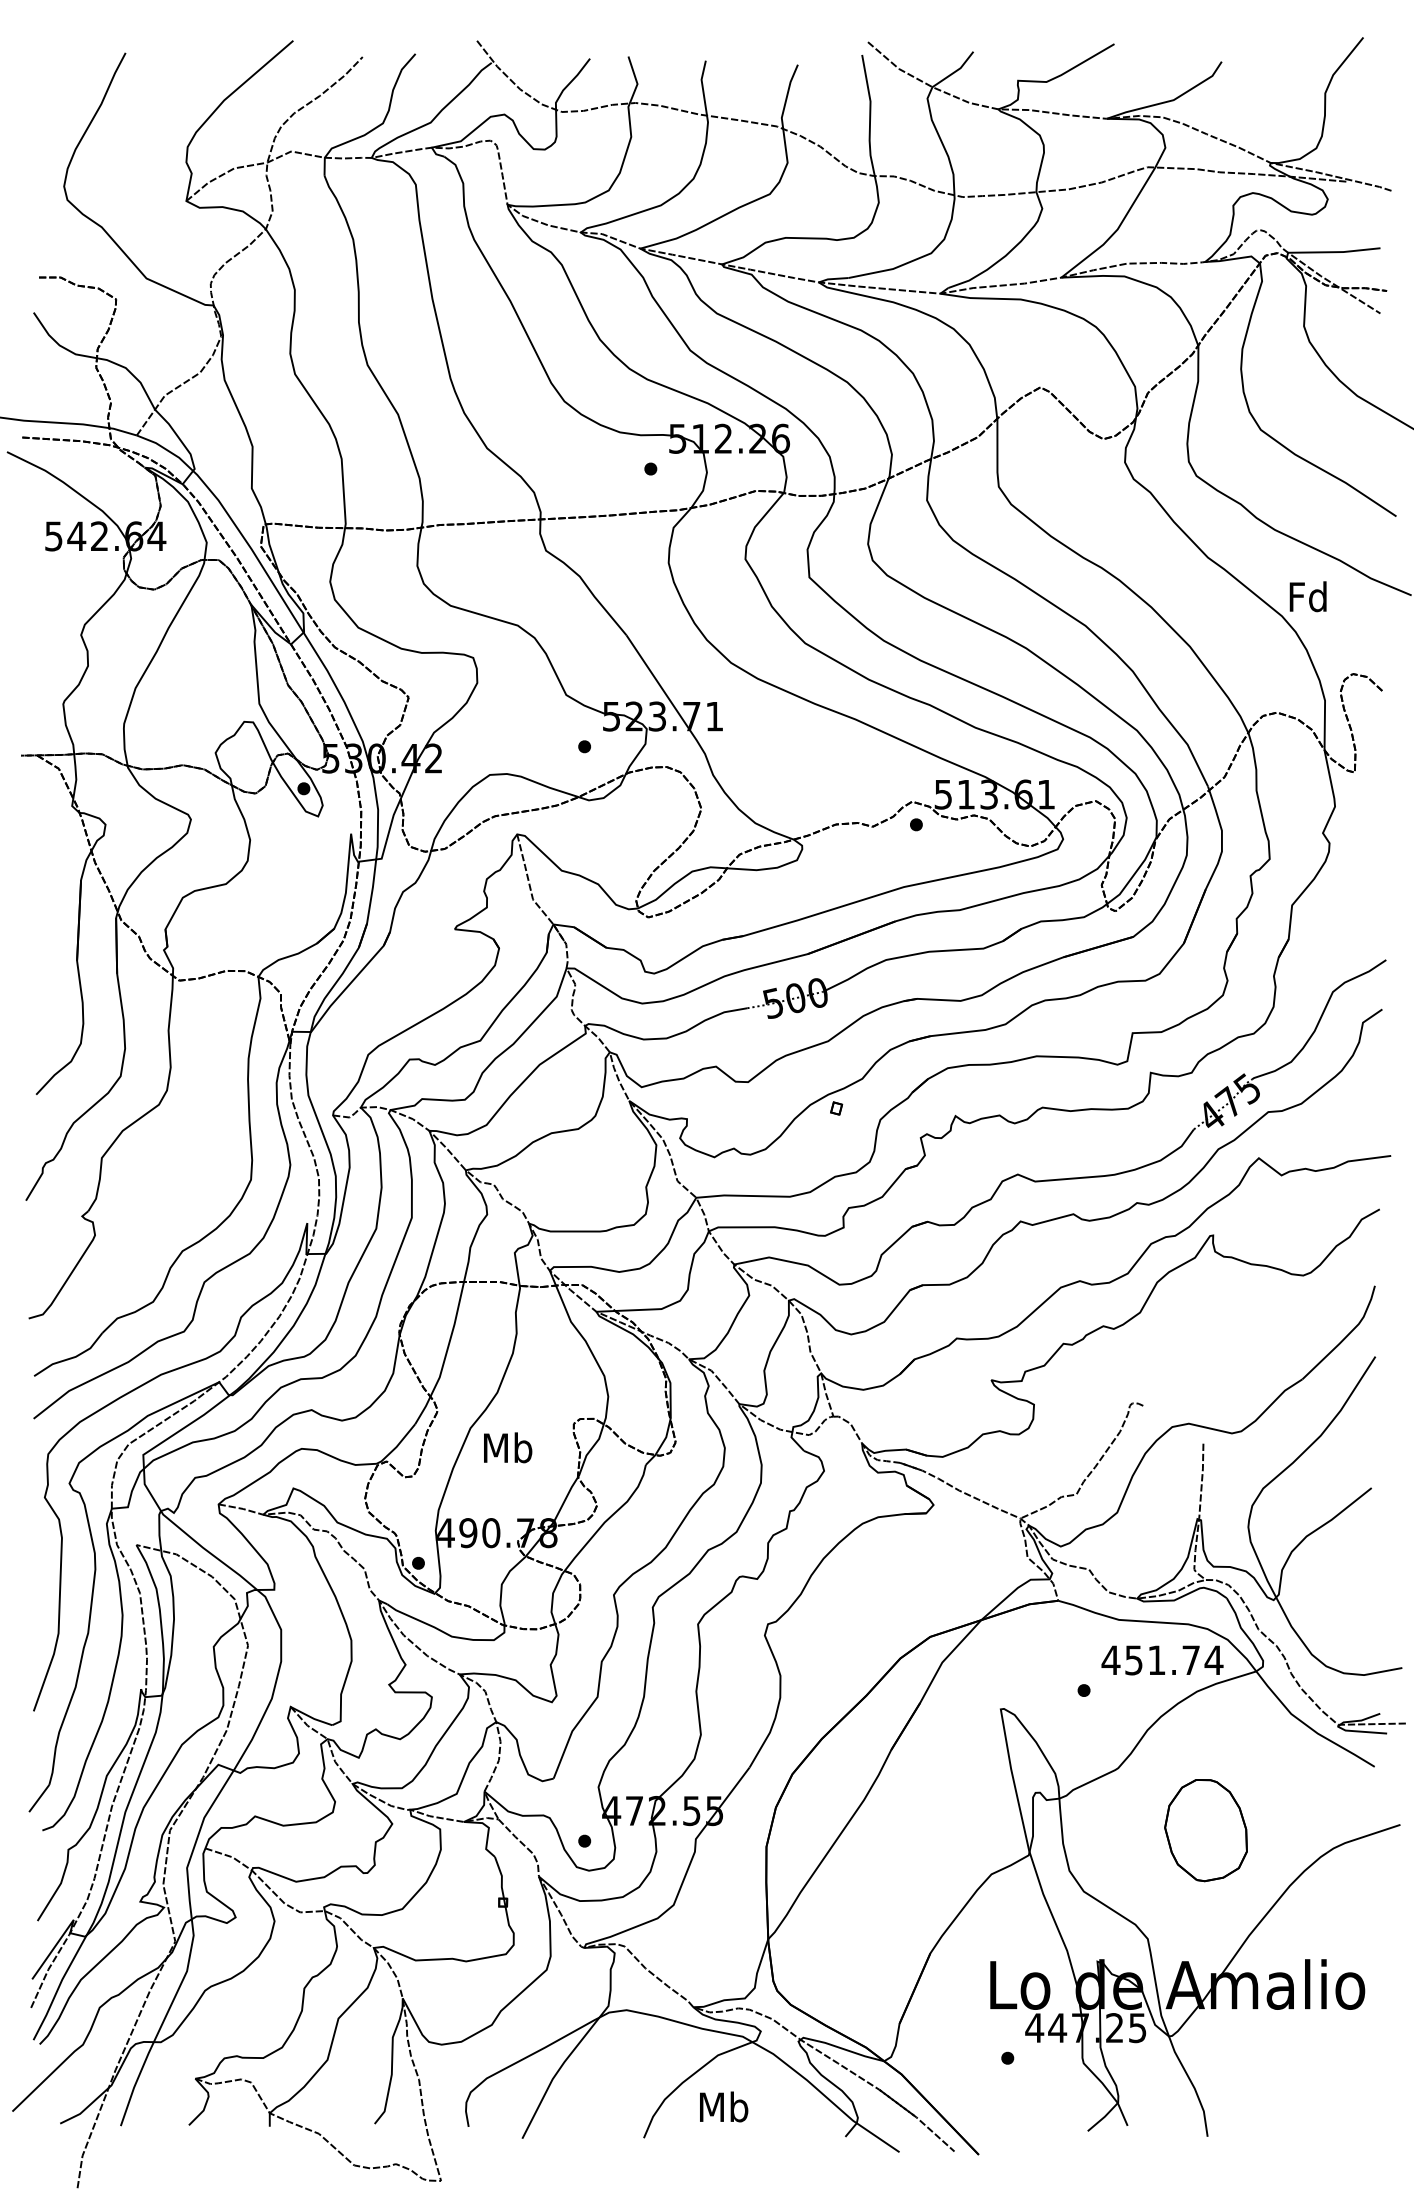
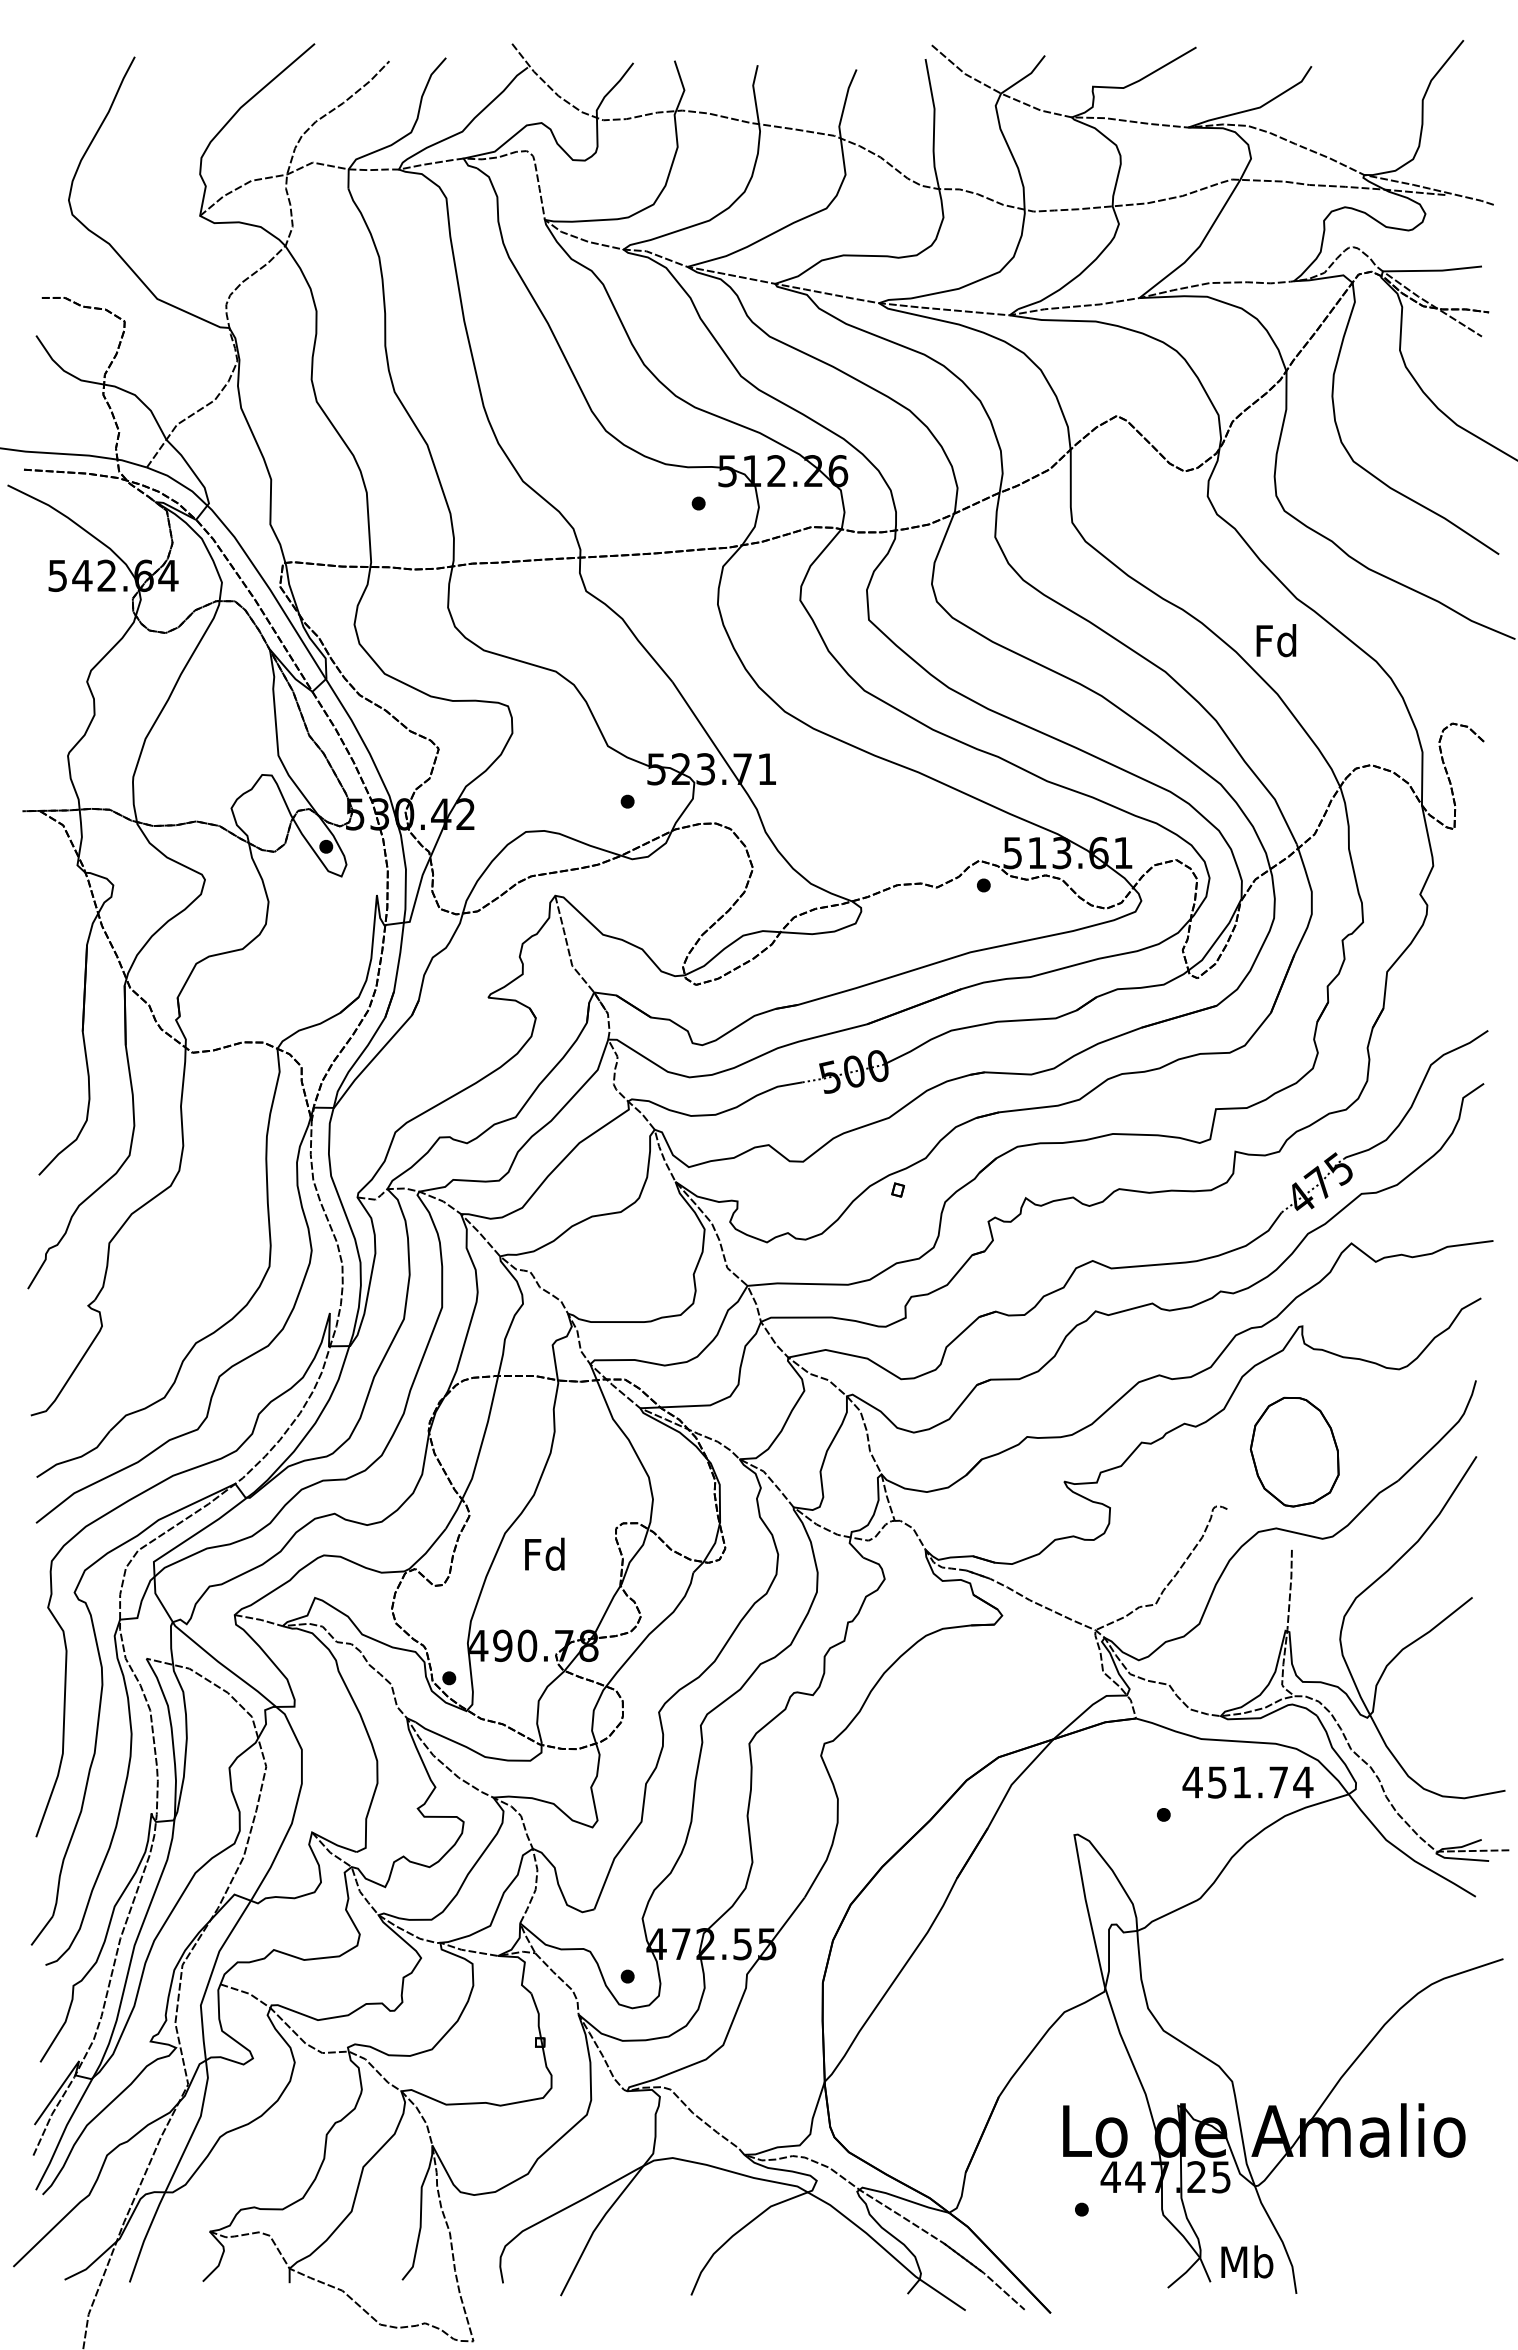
text: (1308, 596) -> (1276, 640), moved
text: (508, 1447) -> (545, 1553), Mb -> Fd
part: (1205, 1829) -> (1294, 1451), moved
text: (724, 2106) -> (1247, 2261), moved

